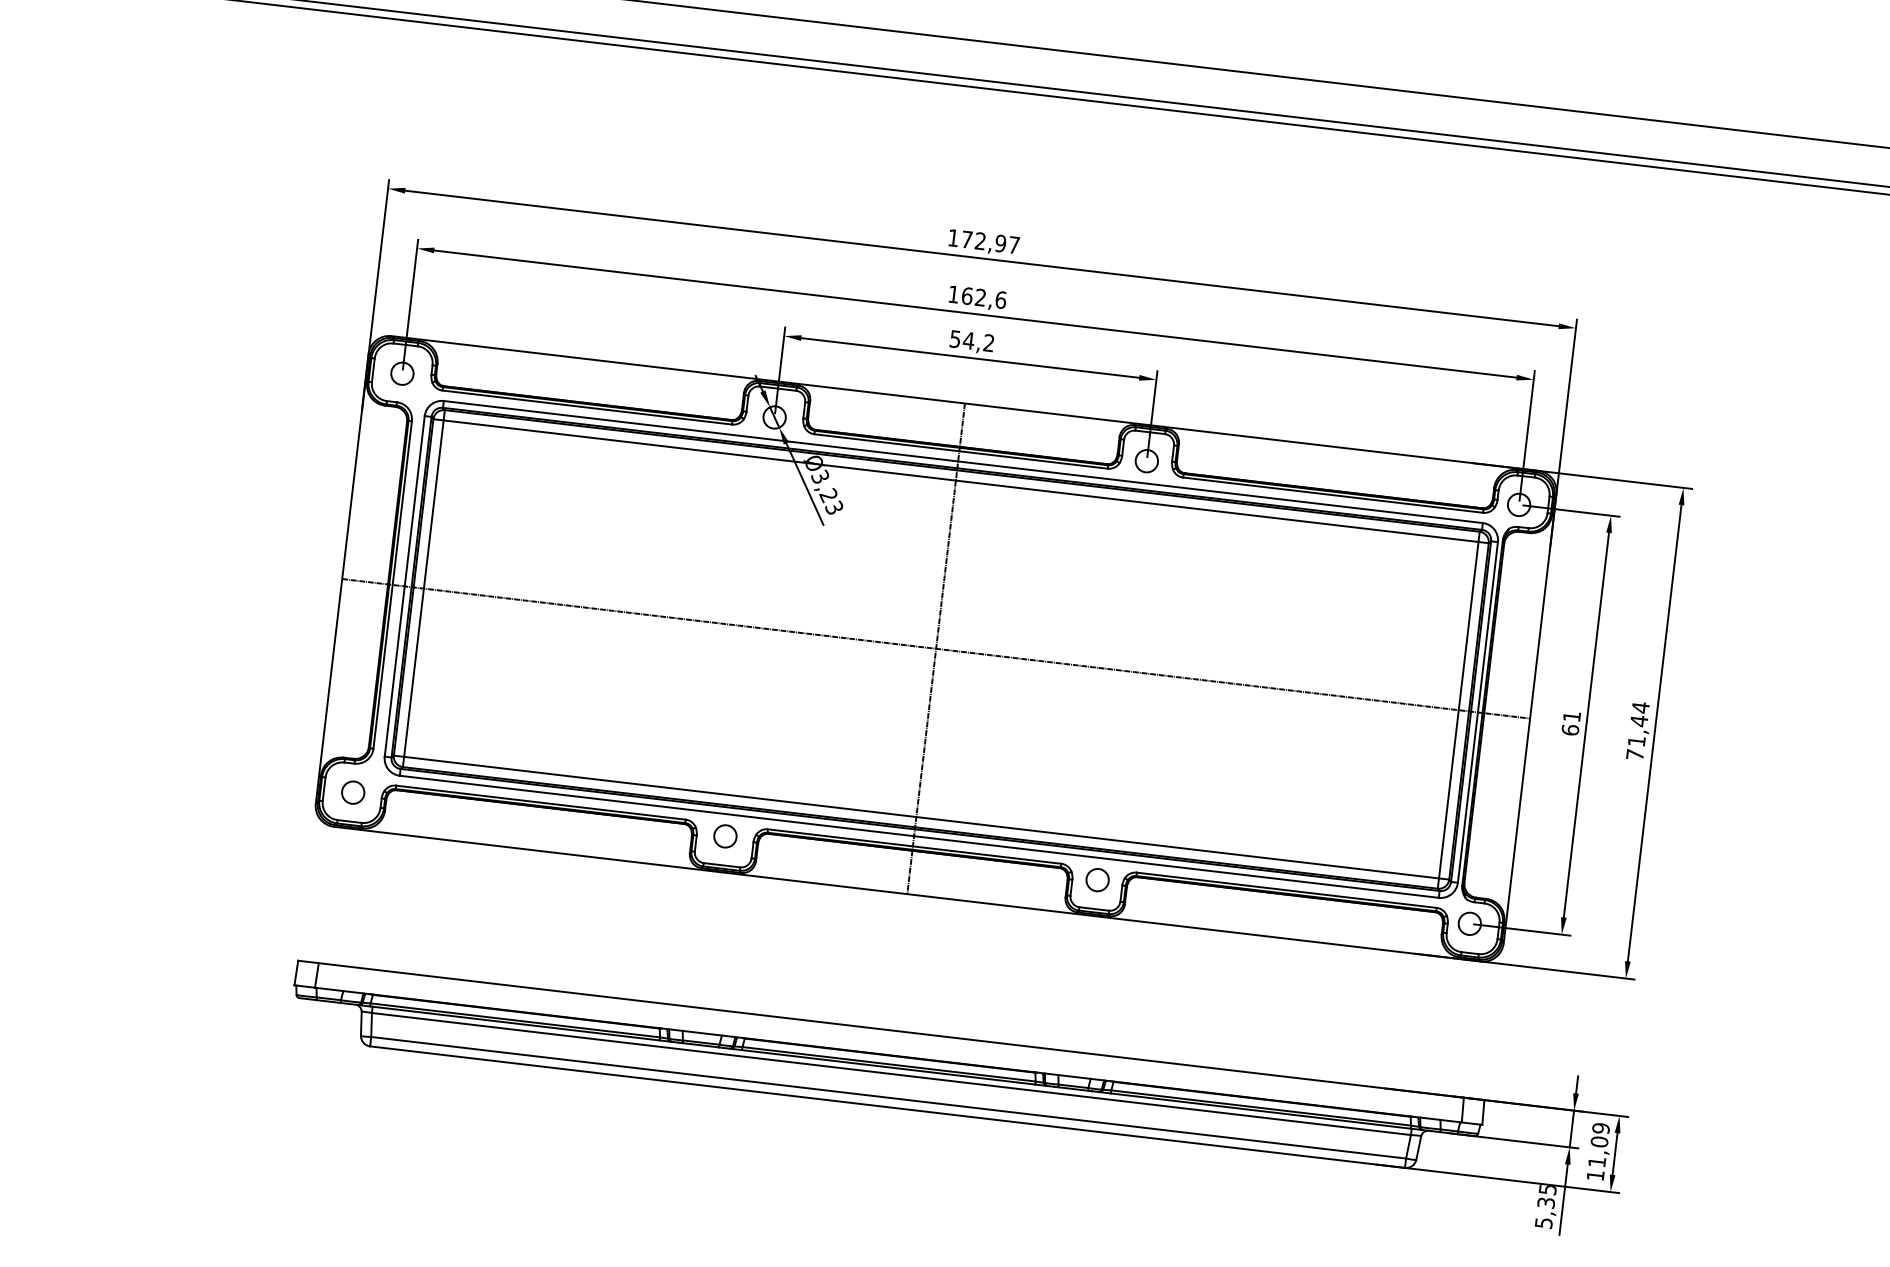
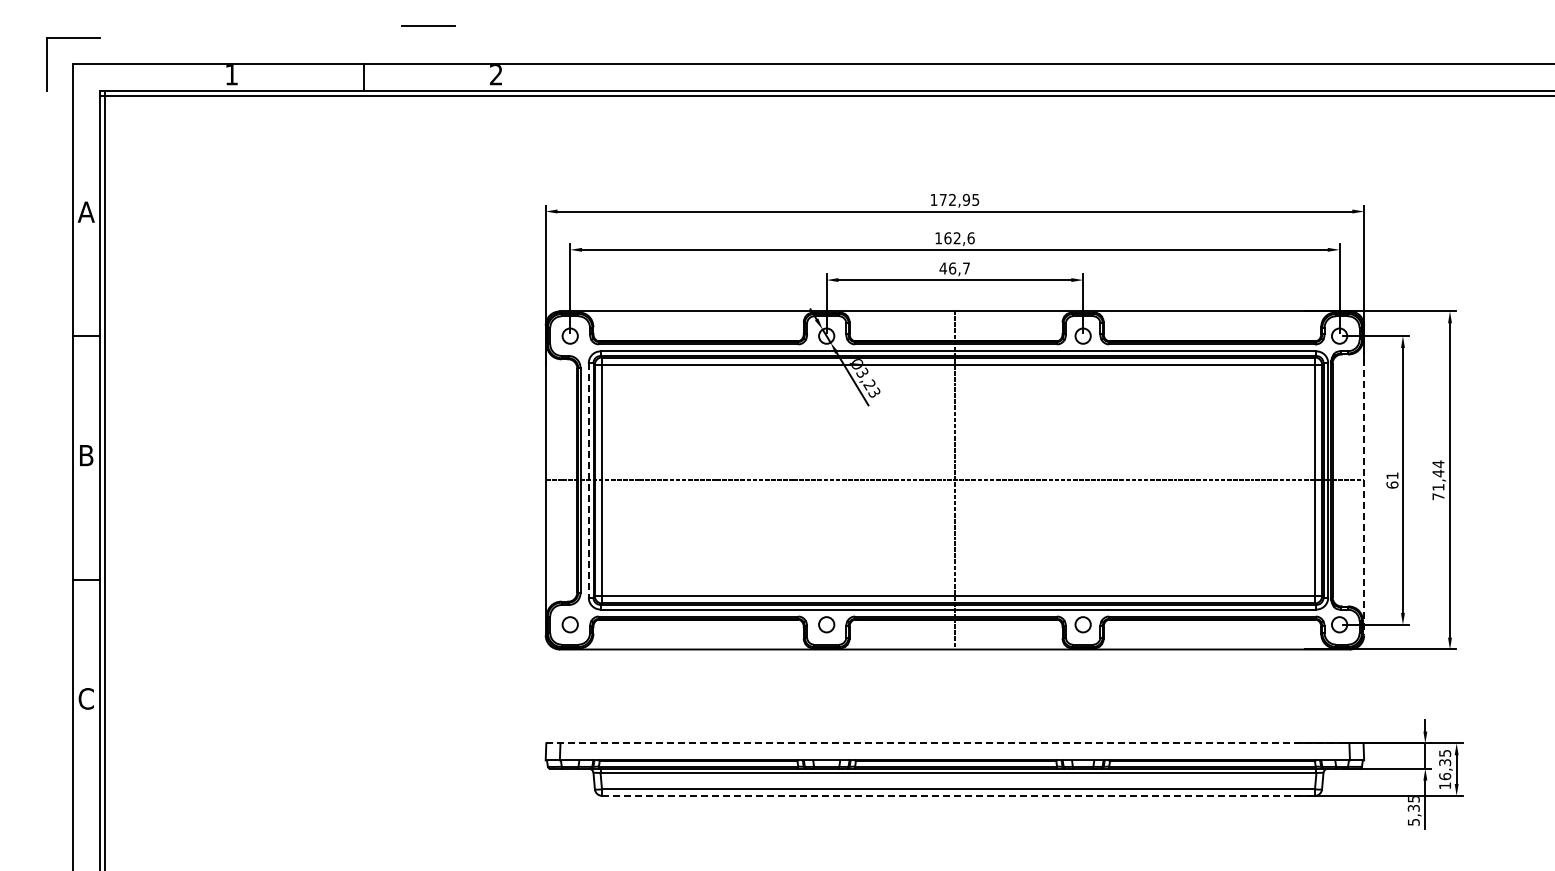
text: (1013, 244) -> (975, 199), 172,97 -> 172,95
text: (971, 341) -> (954, 268), 54,2 -> 46,7
line: (404, 586) -> (588, 480), solid -> dashed
line: (1530, 718) -> (1364, 480), solid -> dashed
line: (890, 1030) -> (954, 743), solid -> dashed
line: (889, 1106) -> (959, 795), solid -> dashed
text: (1599, 1144) -> (1445, 764), 11,09 -> 16,35

